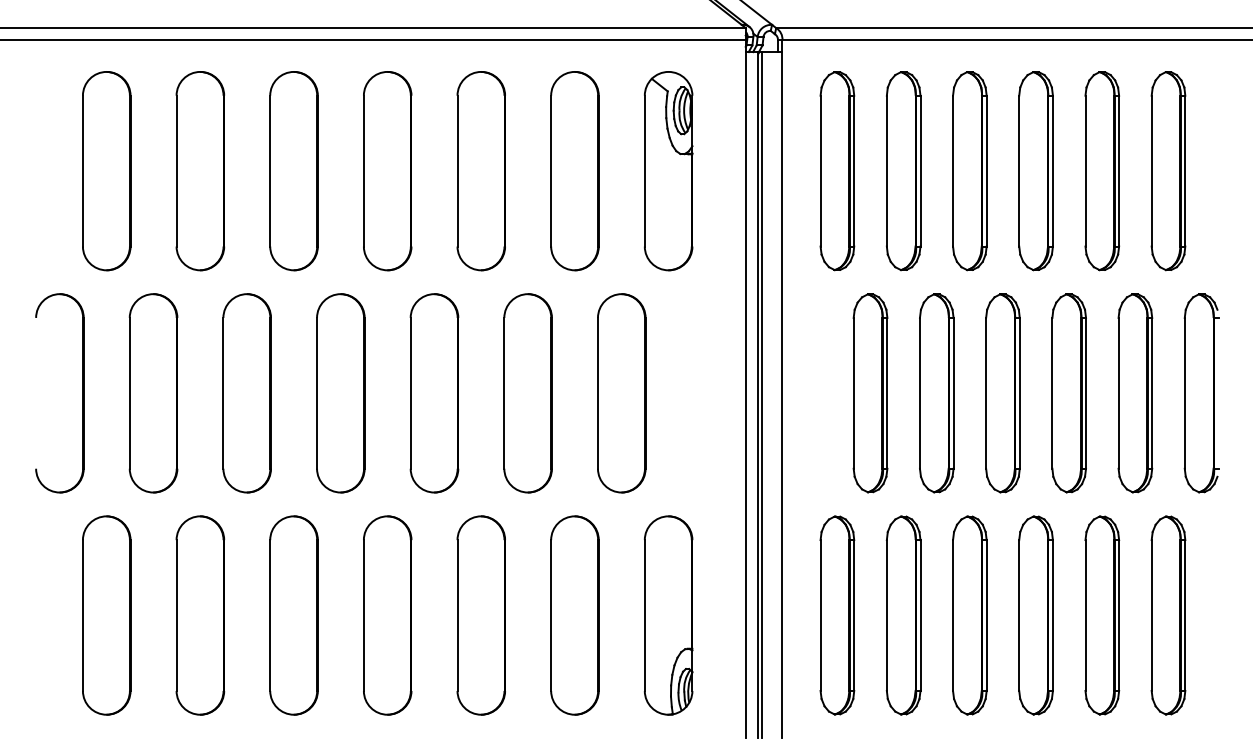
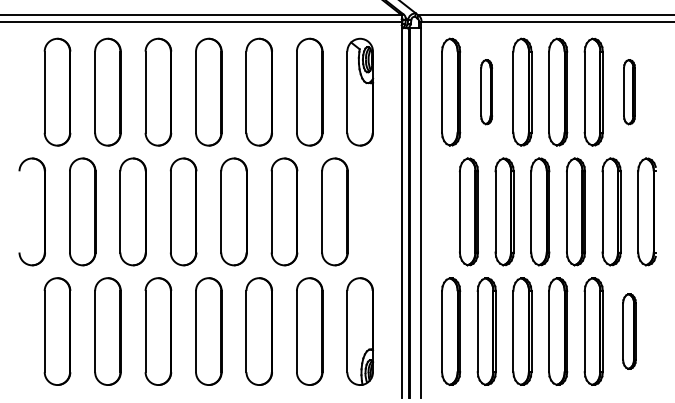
part: (903, 169) -> (486, 91), size x0.6
part: (1168, 169) -> (629, 91), size x0.6
part: (1168, 615) -> (629, 331), size x0.7

